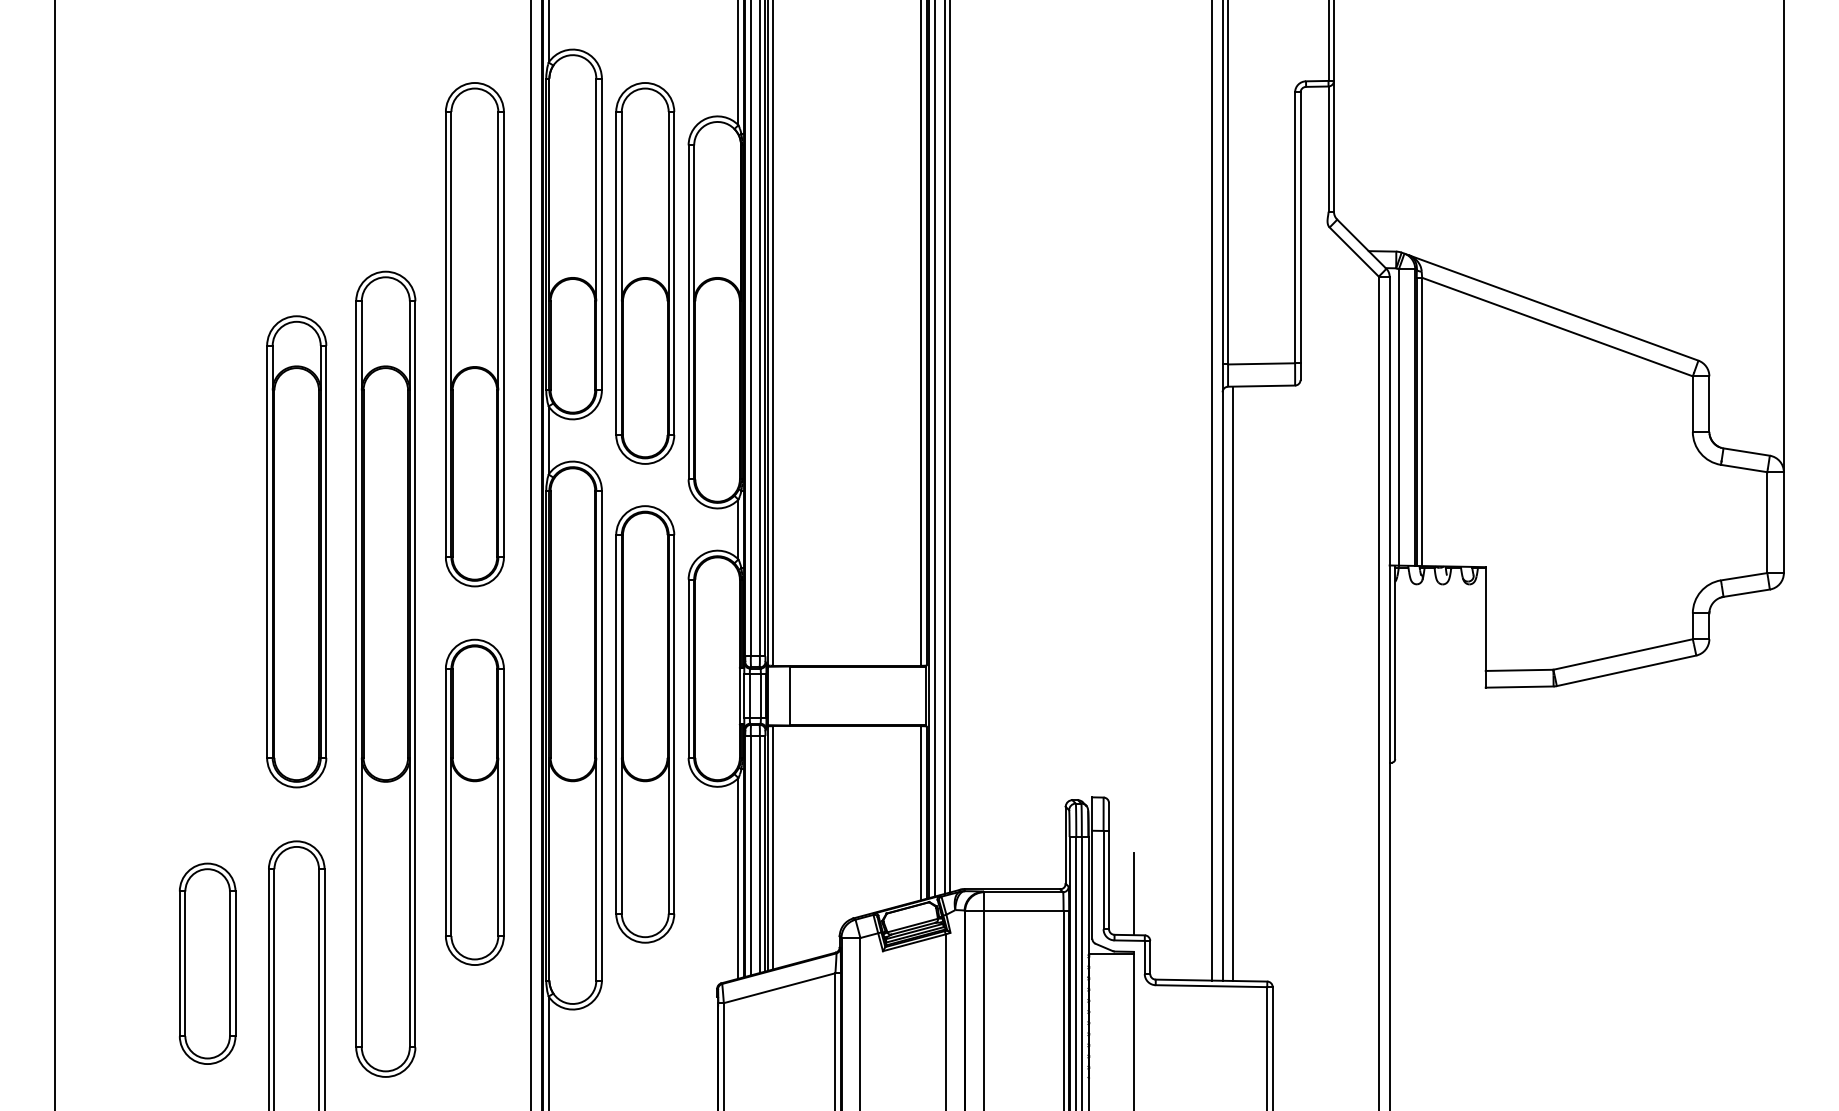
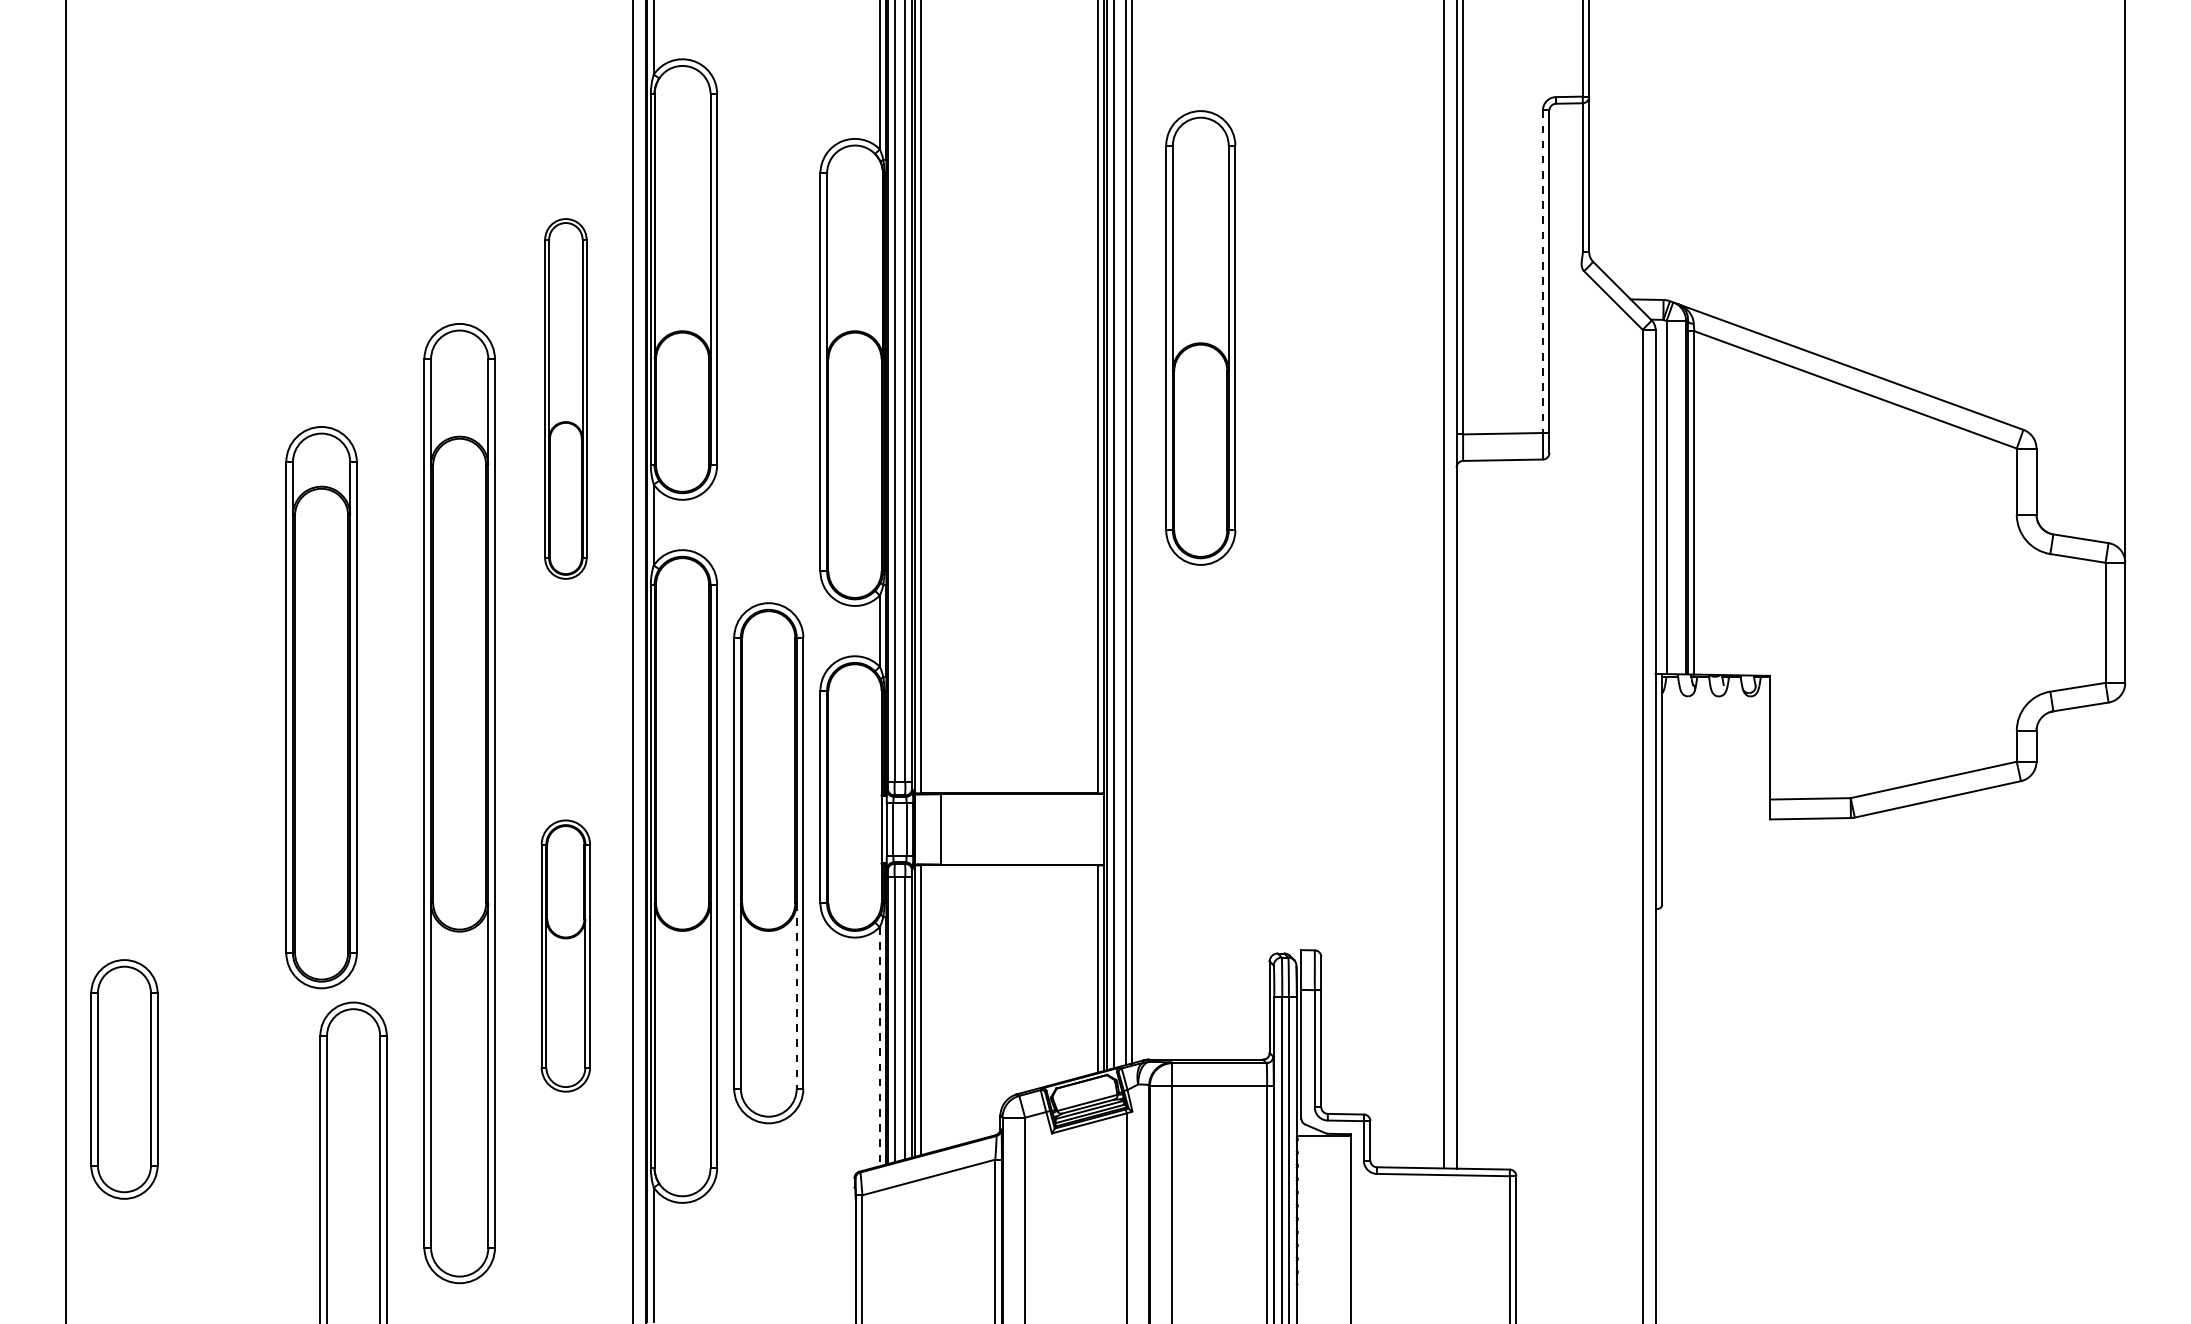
line: (1294, 228) -> (1542, 272), solid -> dashed
part: (645, 273) -> (1200, 337), moved
part: (474, 334) -> (565, 398), size x0.6
part: (296, 551) -> (321, 707), moved
line: (1233, 683) -> (1469, 814), removed
part: (474, 801) -> (565, 955), size x0.7
line: (668, 835) -> (796, 995), solid -> dashed
line: (738, 878) -> (879, 1046), solid -> dashed
line: (1133, 894) -> (1350, 1065), removed
part: (207, 963) -> (124, 1079), moved

